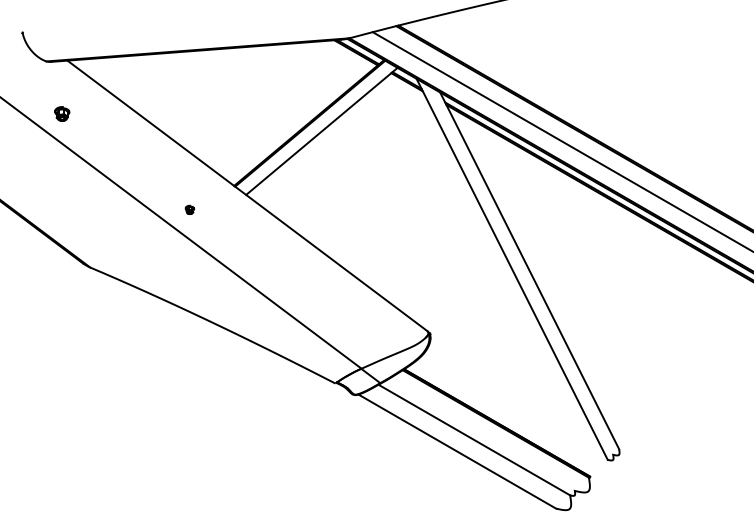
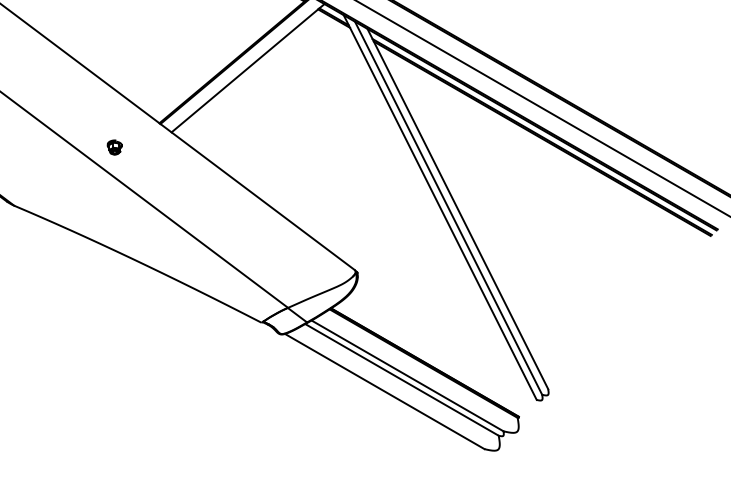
part: (189, 209) -> (114, 147), size x1.67
line: (520, 269) -> (448, 207), added
line: (479, 435) -> (407, 375), added

